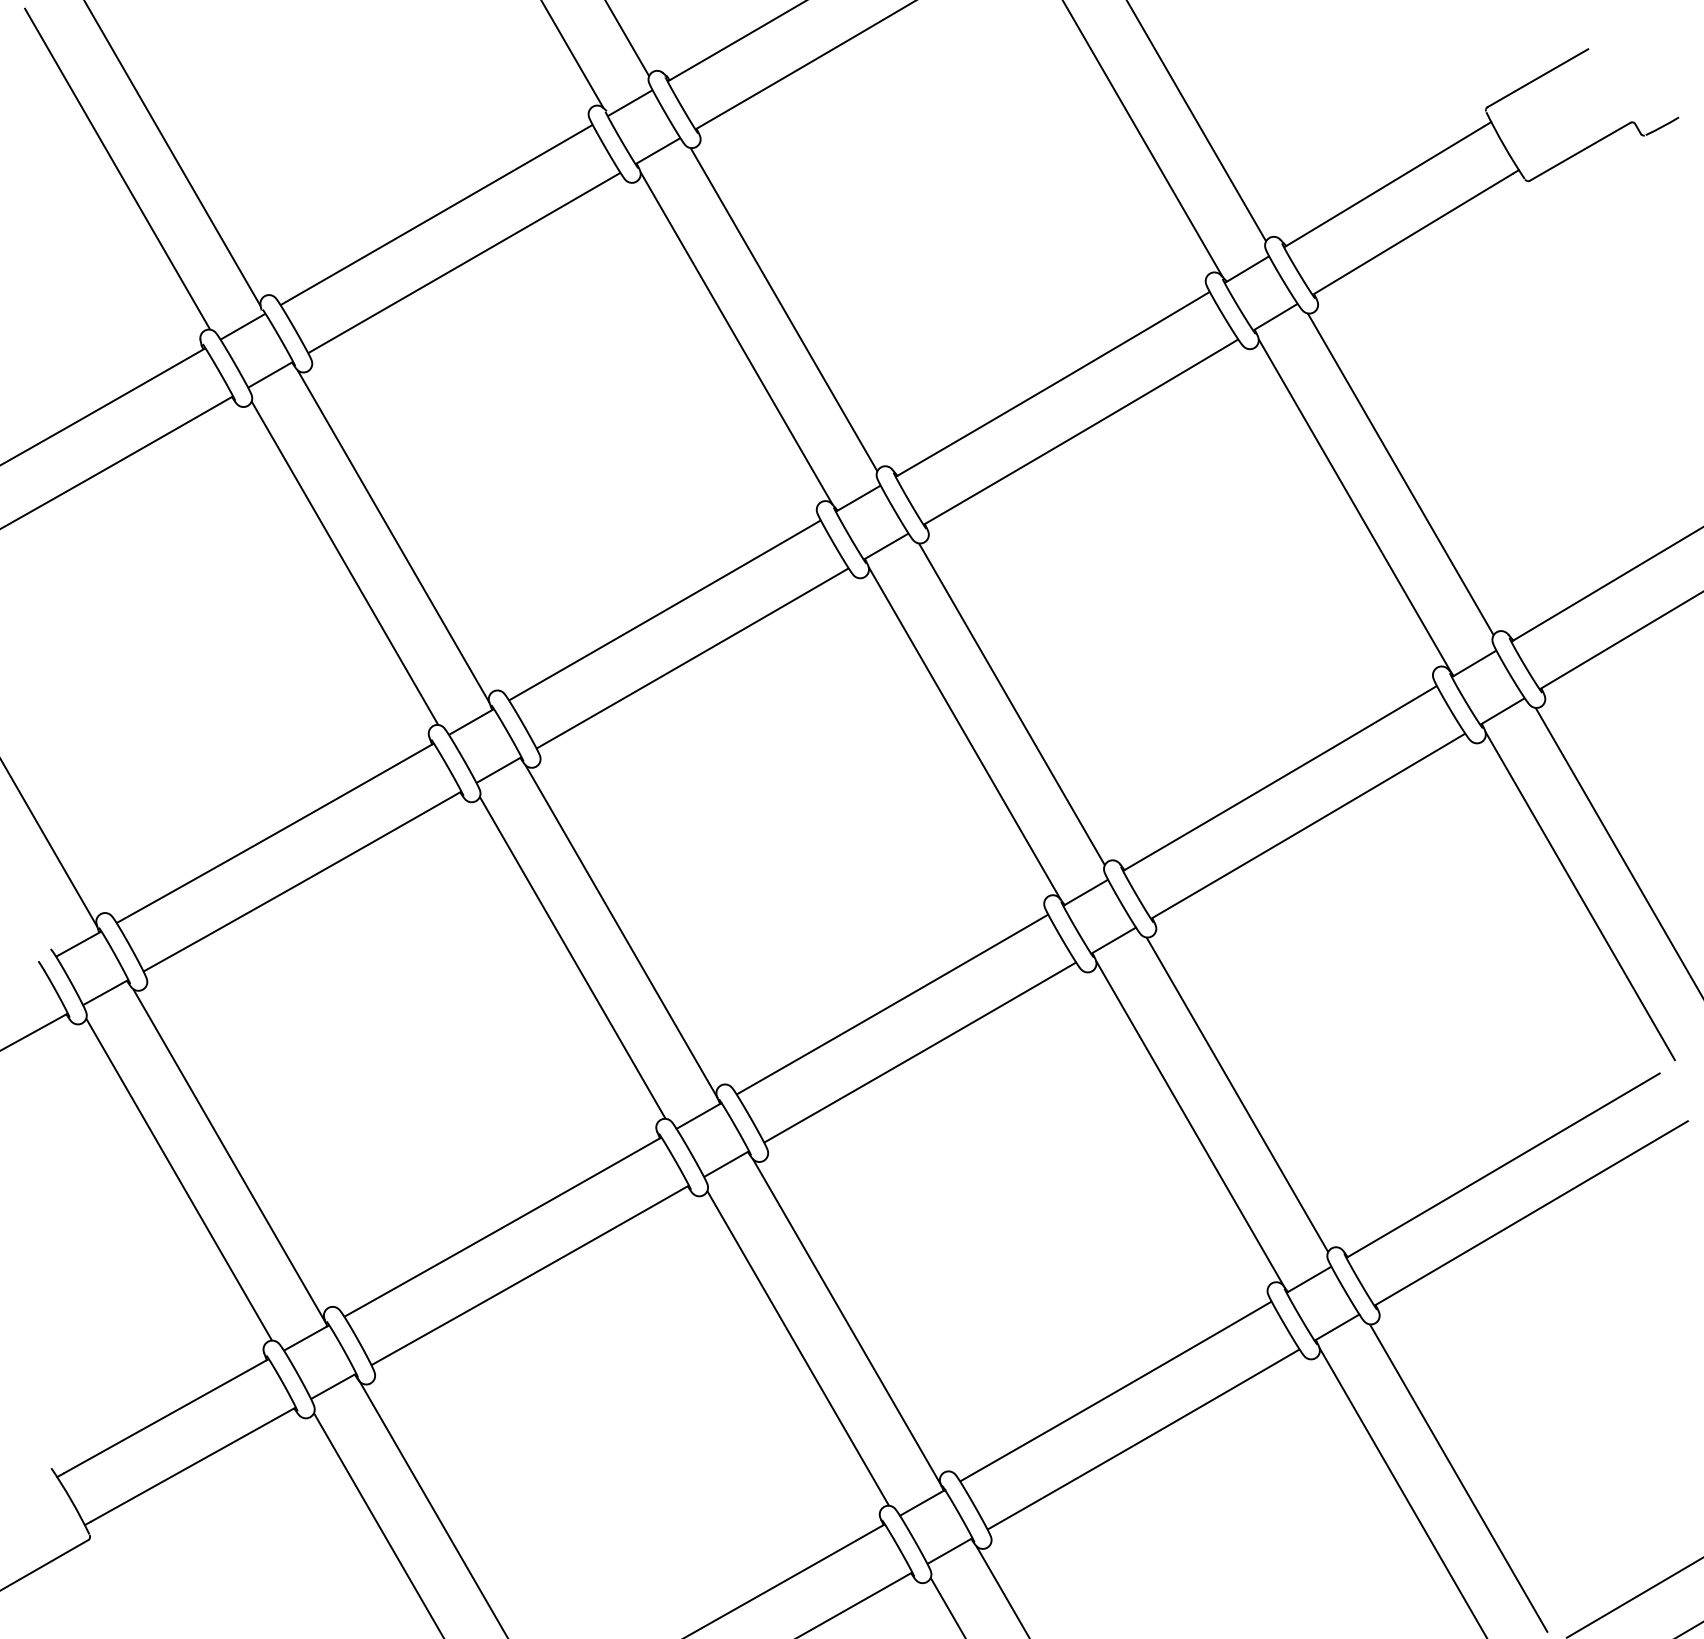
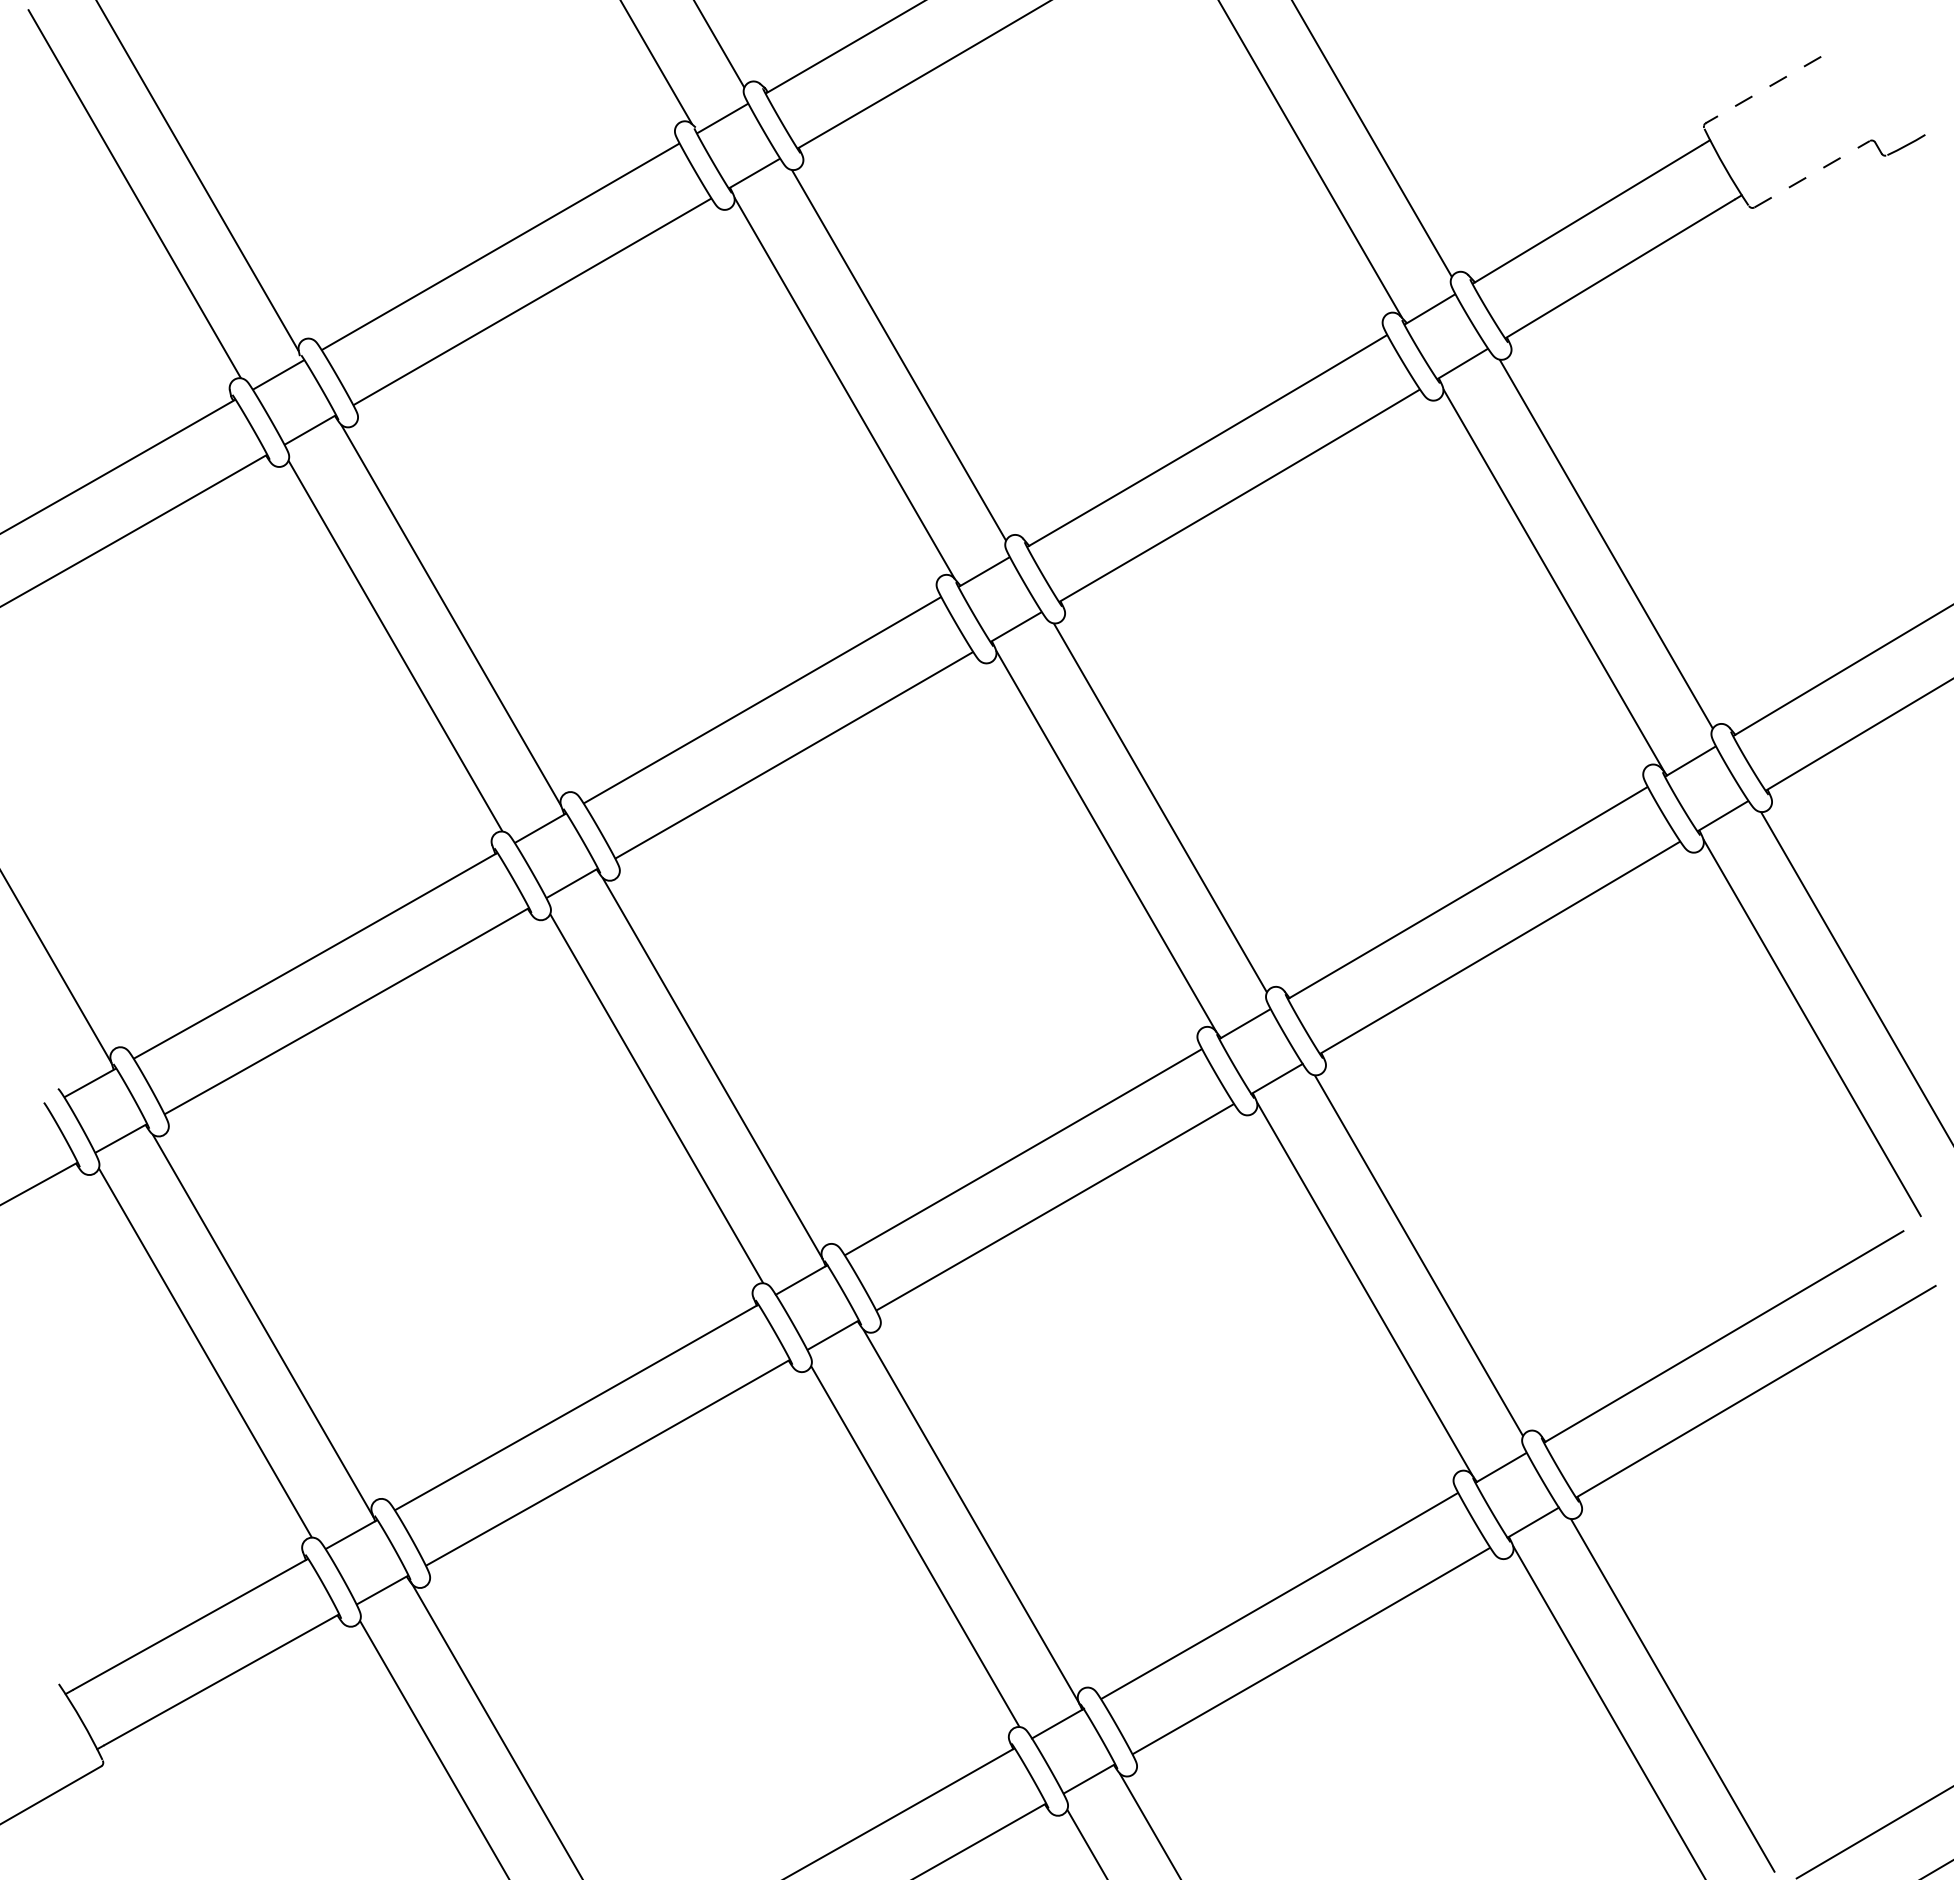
line: (1537, 77) -> (1763, 89), solid -> dashed
line: (1580, 151) -> (1812, 174), solid -> dashed

